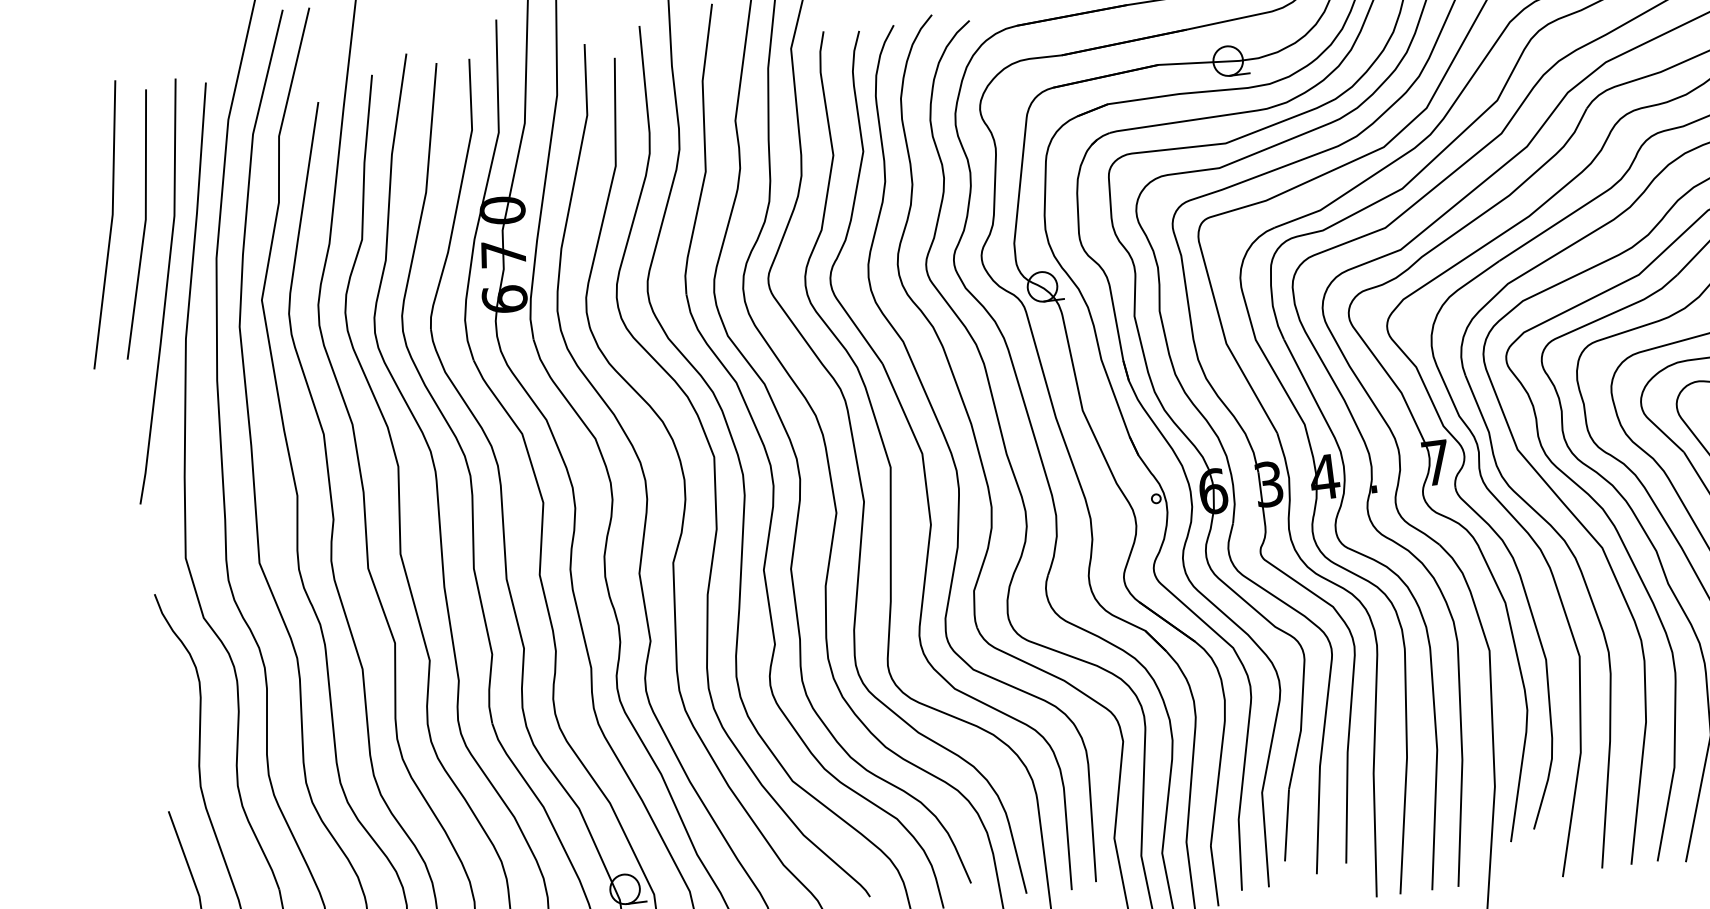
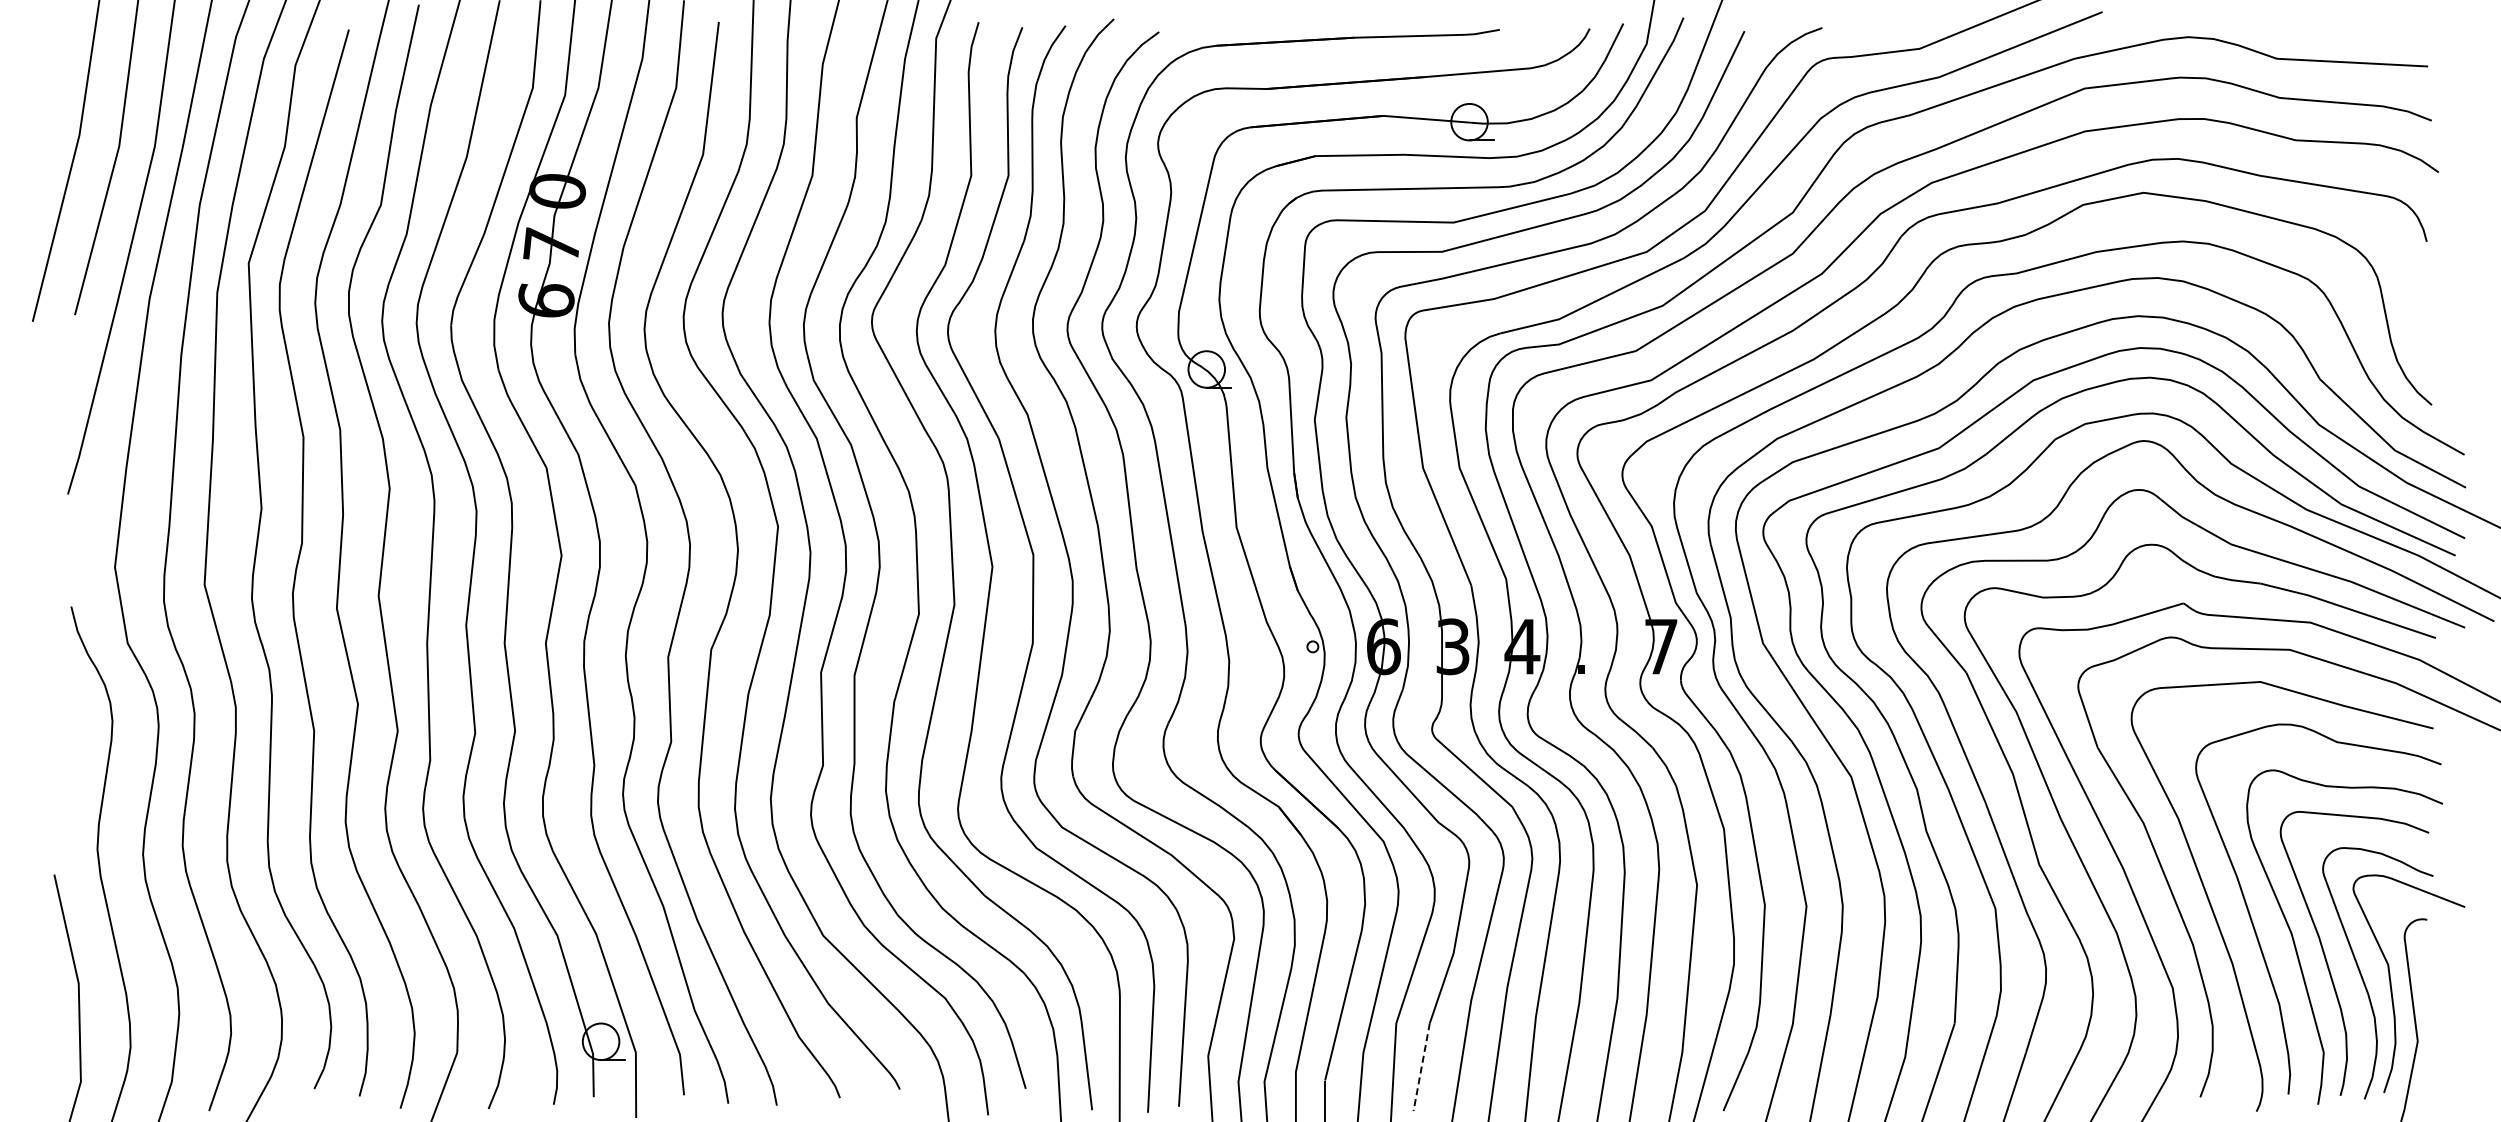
line: (1286, 825) -> (1421, 1067), solid -> dashed

